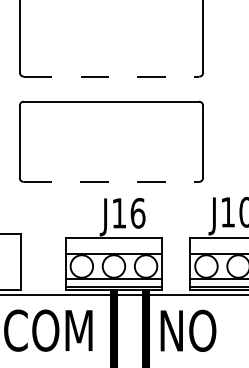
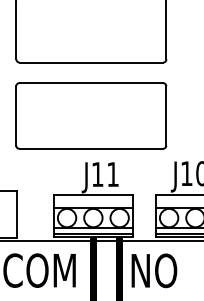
line: (111, 76) -> (91, 62), dashed -> solid
line: (111, 181) -> (91, 148), dashed -> solid
text: (137, 212) -> (112, 173), J16 -> J11

